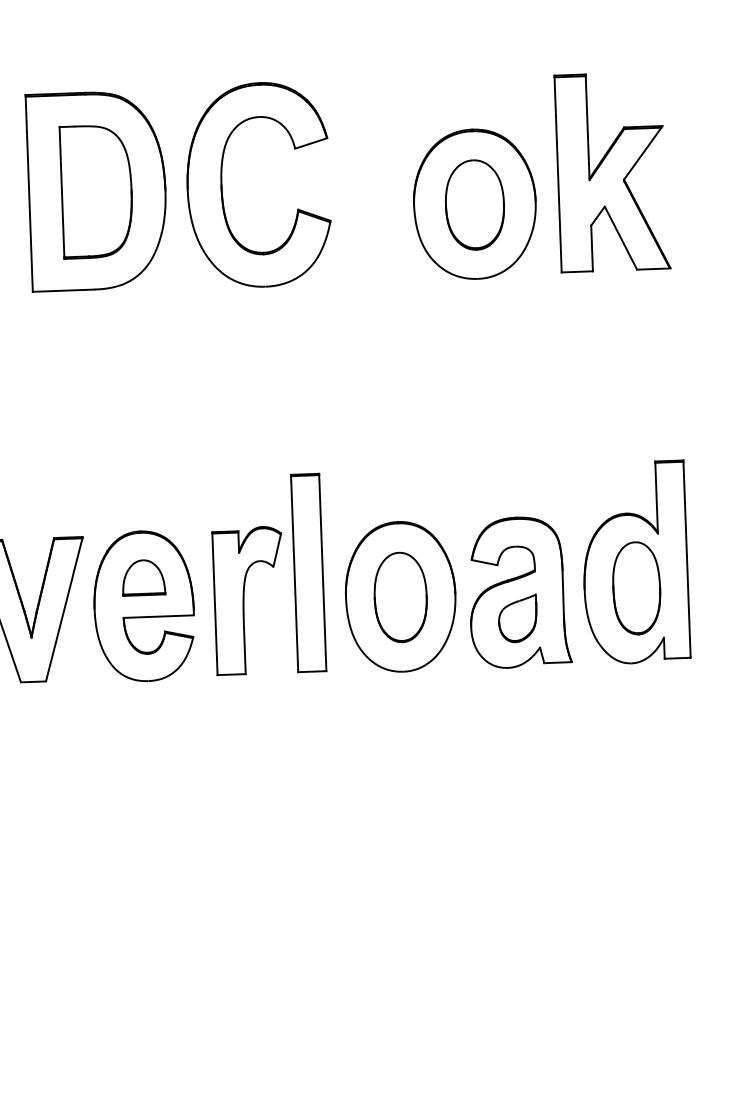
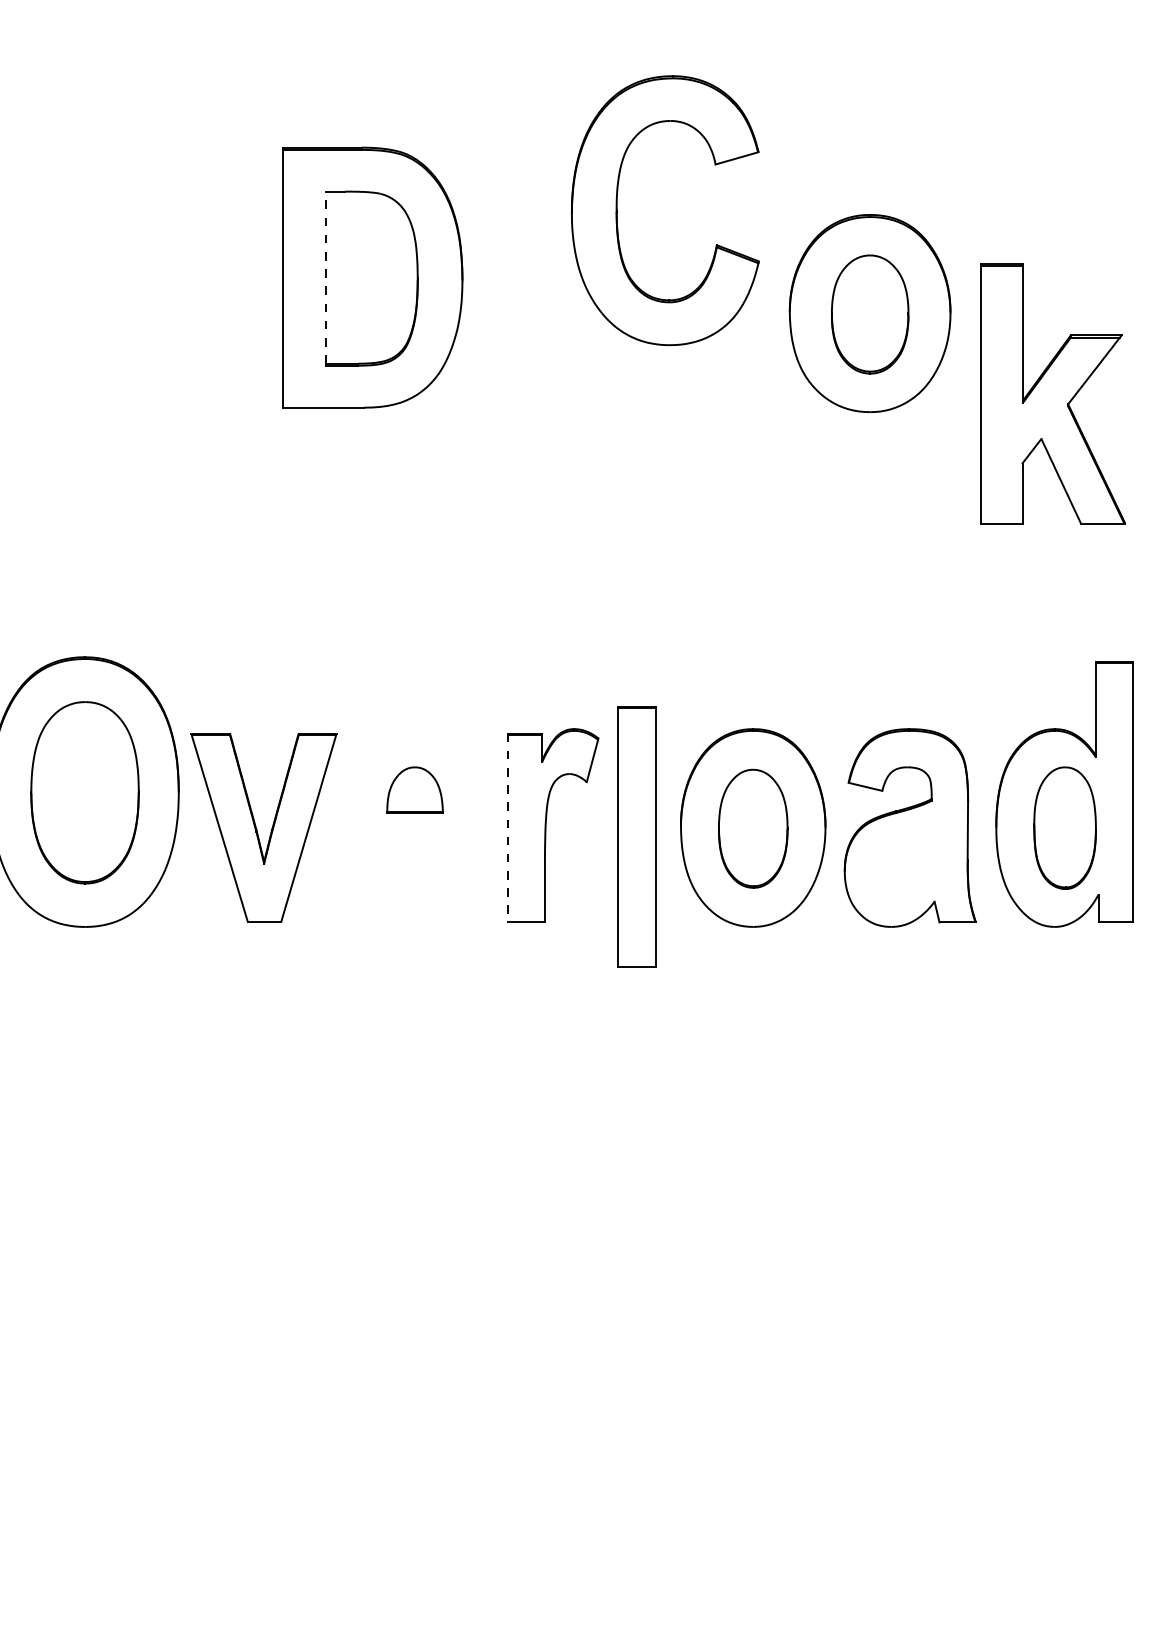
part: (611, 171) -> (1052, 393), moved
part: (222, 186) -> (617, 210), moved
line: (61, 192) -> (325, 277), solid -> dashed
part: (308, 572) -> (636, 836), moved
line: (214, 604) -> (507, 828), solid -> dashed
part: (143, 605) -> (413, 827), removed
part: (517, 618) -> (906, 862), removed

